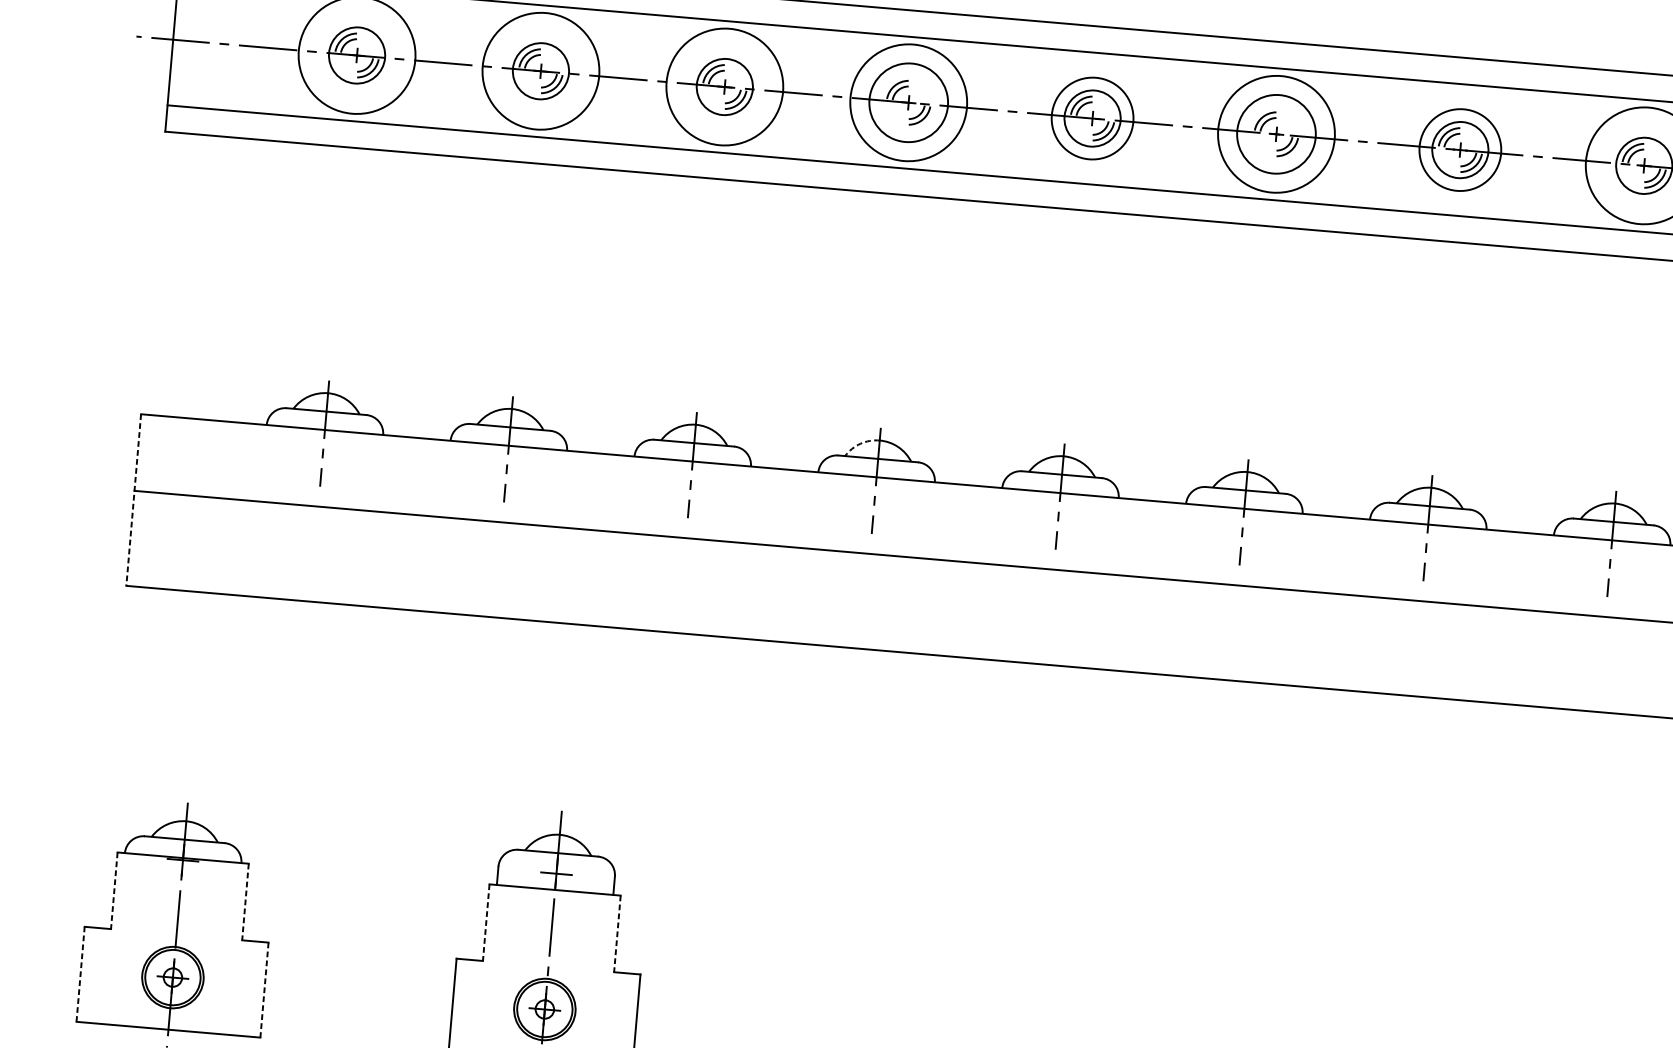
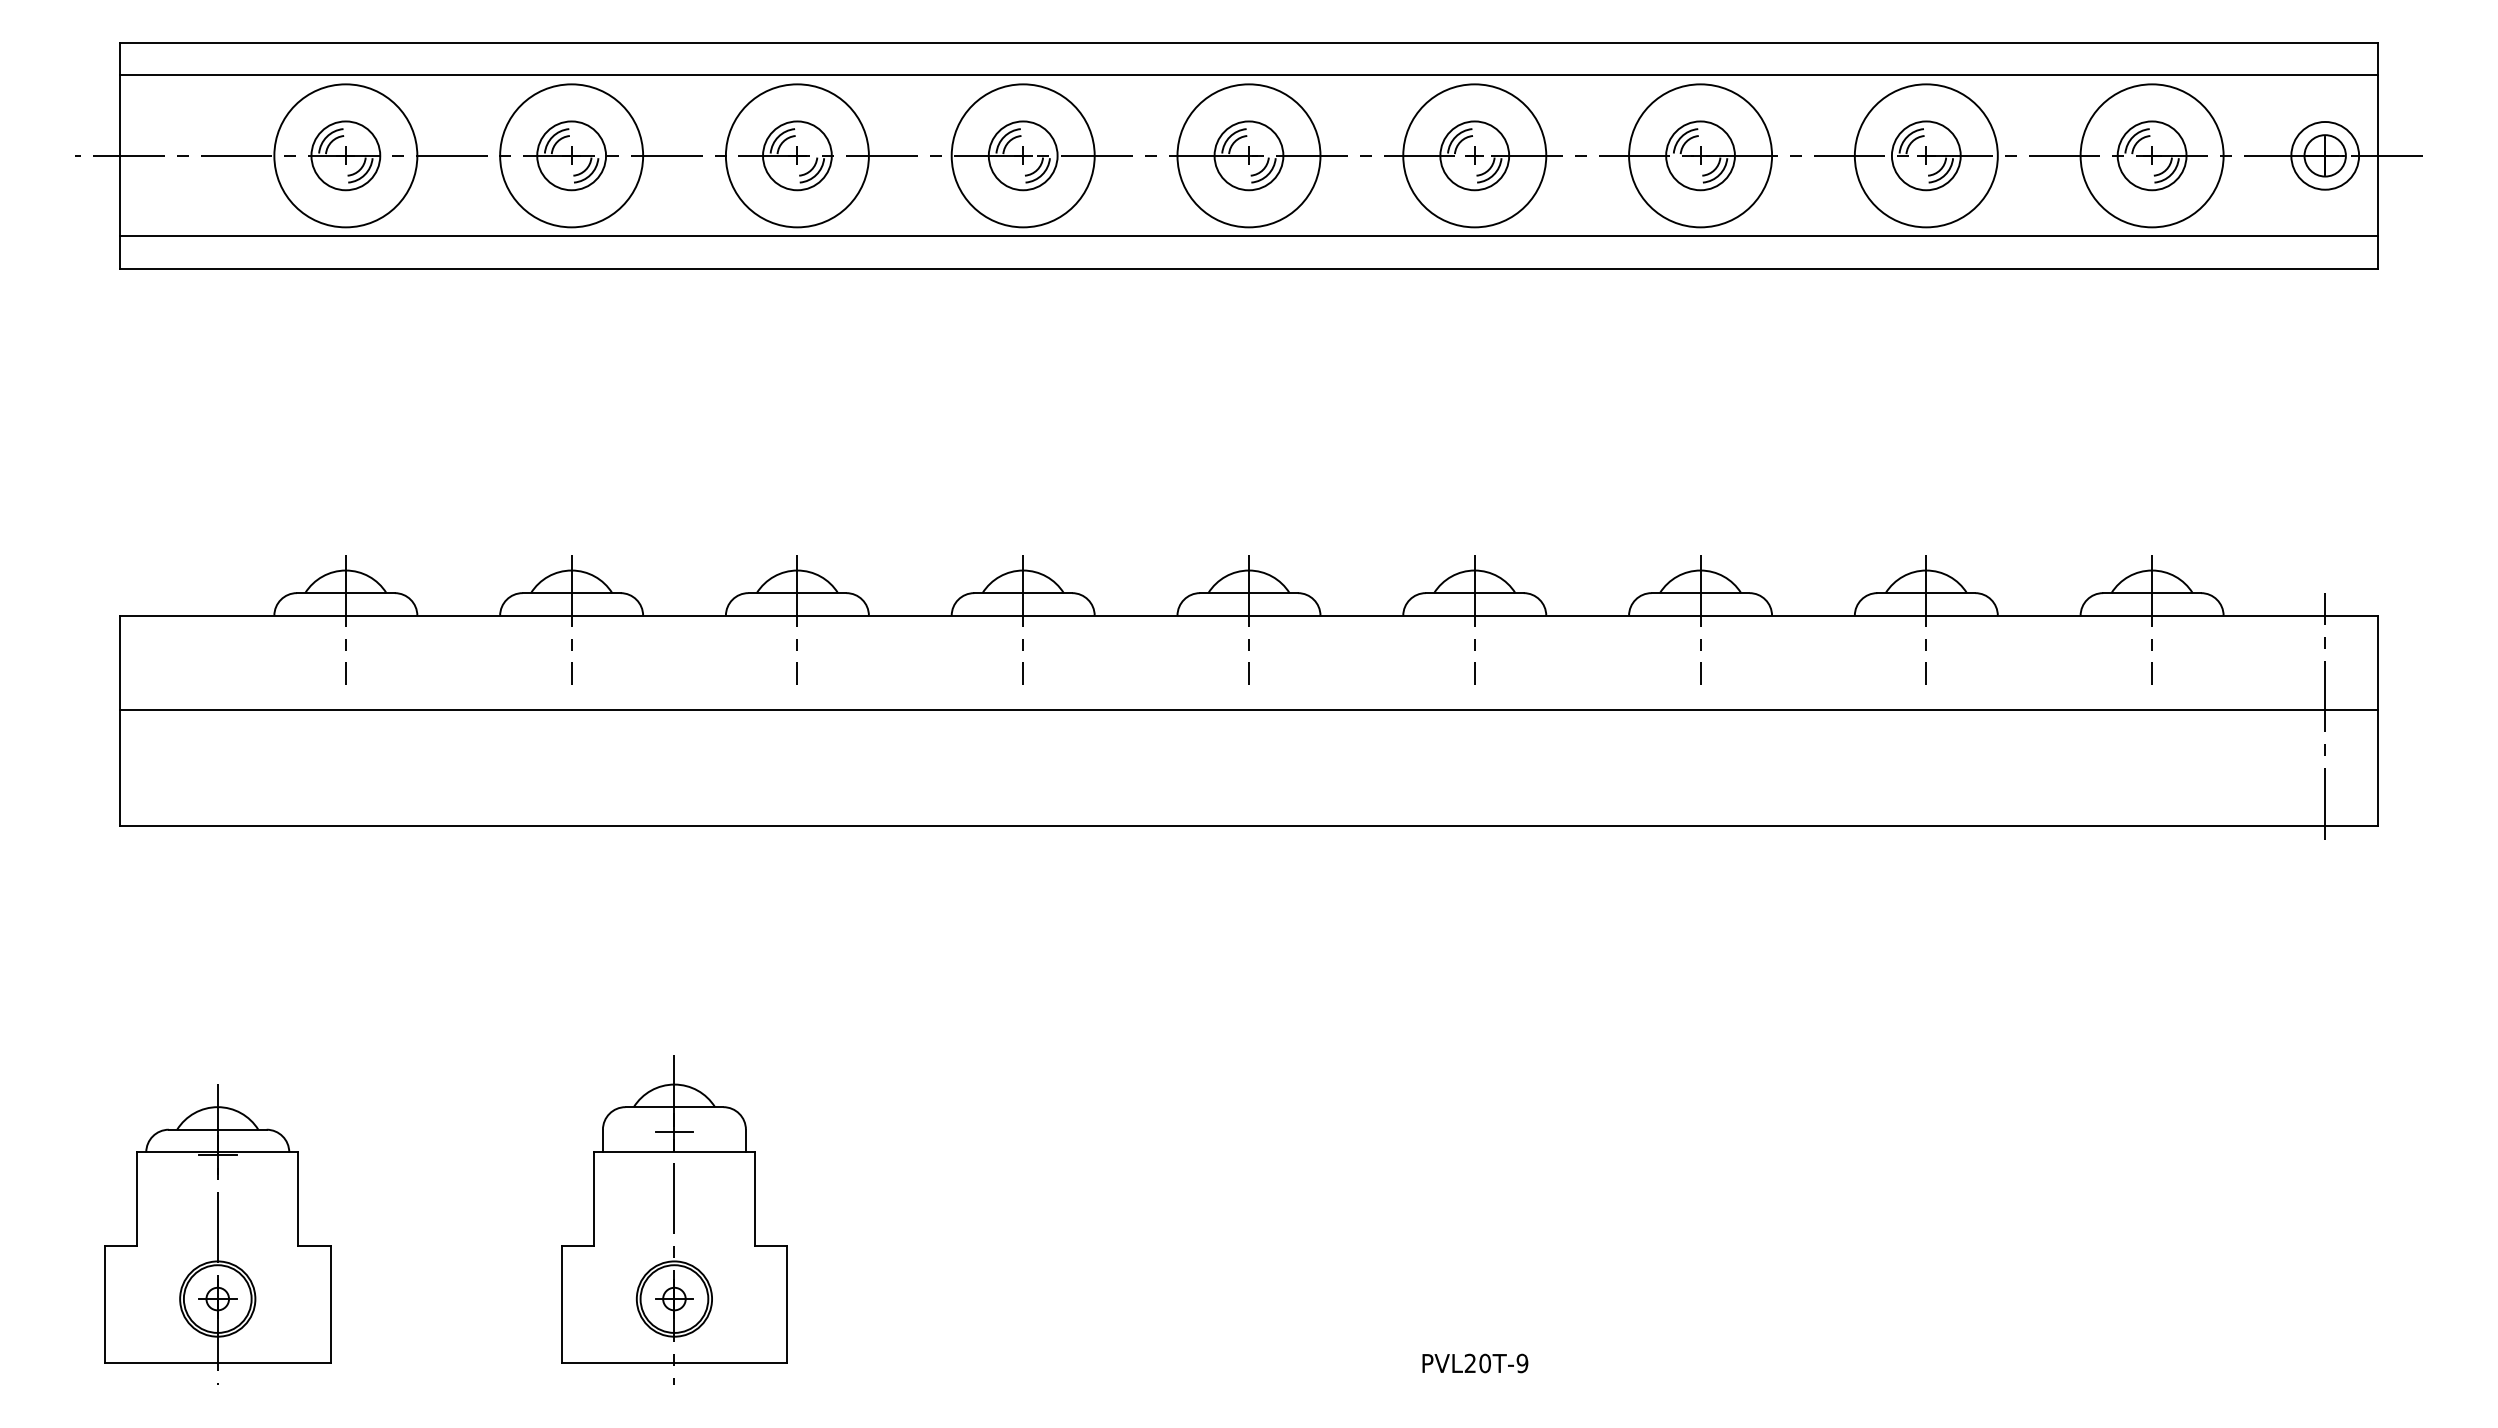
circle: (908, 102) -> (1022, 155), size x0.71
circle: (1092, 118) -> (1248, 155), size x1.43
circle: (1276, 134) -> (1474, 155), size x0.71
circle: (1460, 149) -> (1700, 155), size x1.43
arc: (860, 443) -> (999, 576), dashed -> solid
line: (134, 500) -> (120, 721), dashed -> solid
line: (114, 890) -> (137, 1199), dashed -> solid
line: (245, 902) -> (298, 1199), dashed -> solid
line: (485, 922) -> (593, 1199), dashed -> solid
line: (617, 933) -> (754, 1199), dashed -> solid
line: (80, 974) -> (104, 1304), dashed -> solid
line: (264, 990) -> (330, 1305), dashed -> solid

